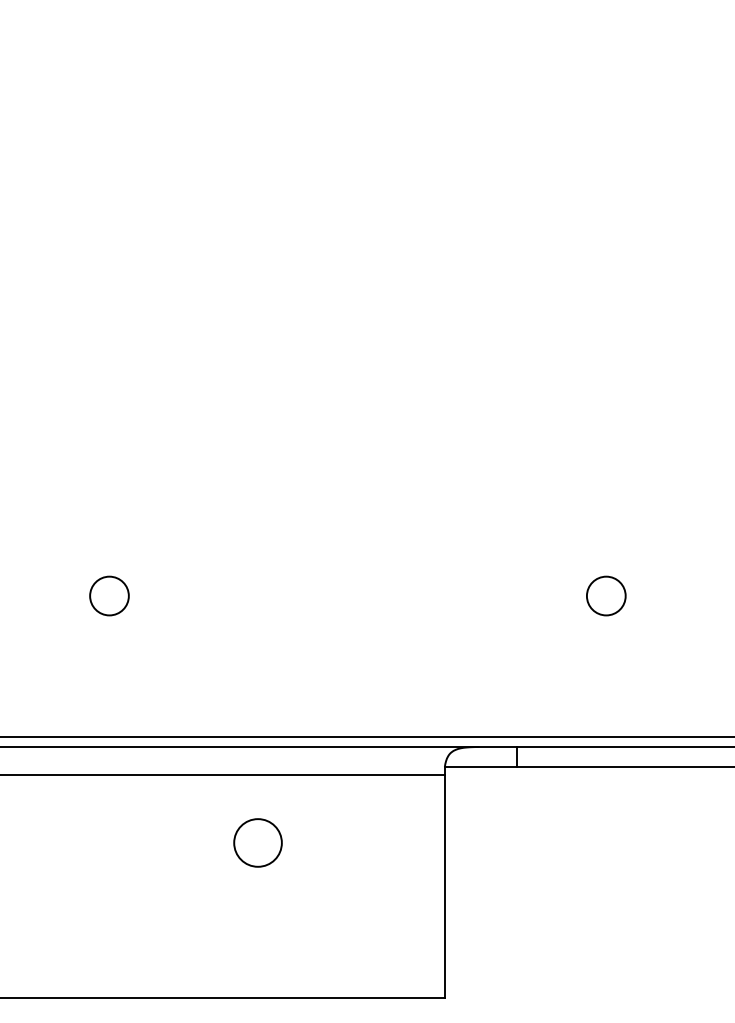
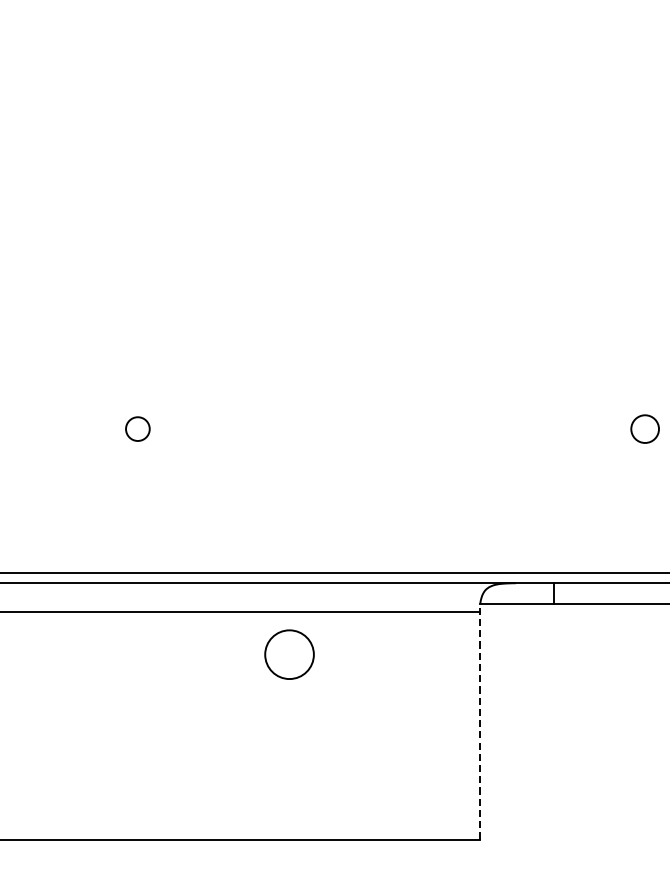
circle: (109, 595) -> (137, 428), size x0.6
circle: (605, 595) -> (644, 428), size x0.7
circle: (257, 842) -> (289, 654), moved
line: (444, 882) -> (479, 721), solid -> dashed

